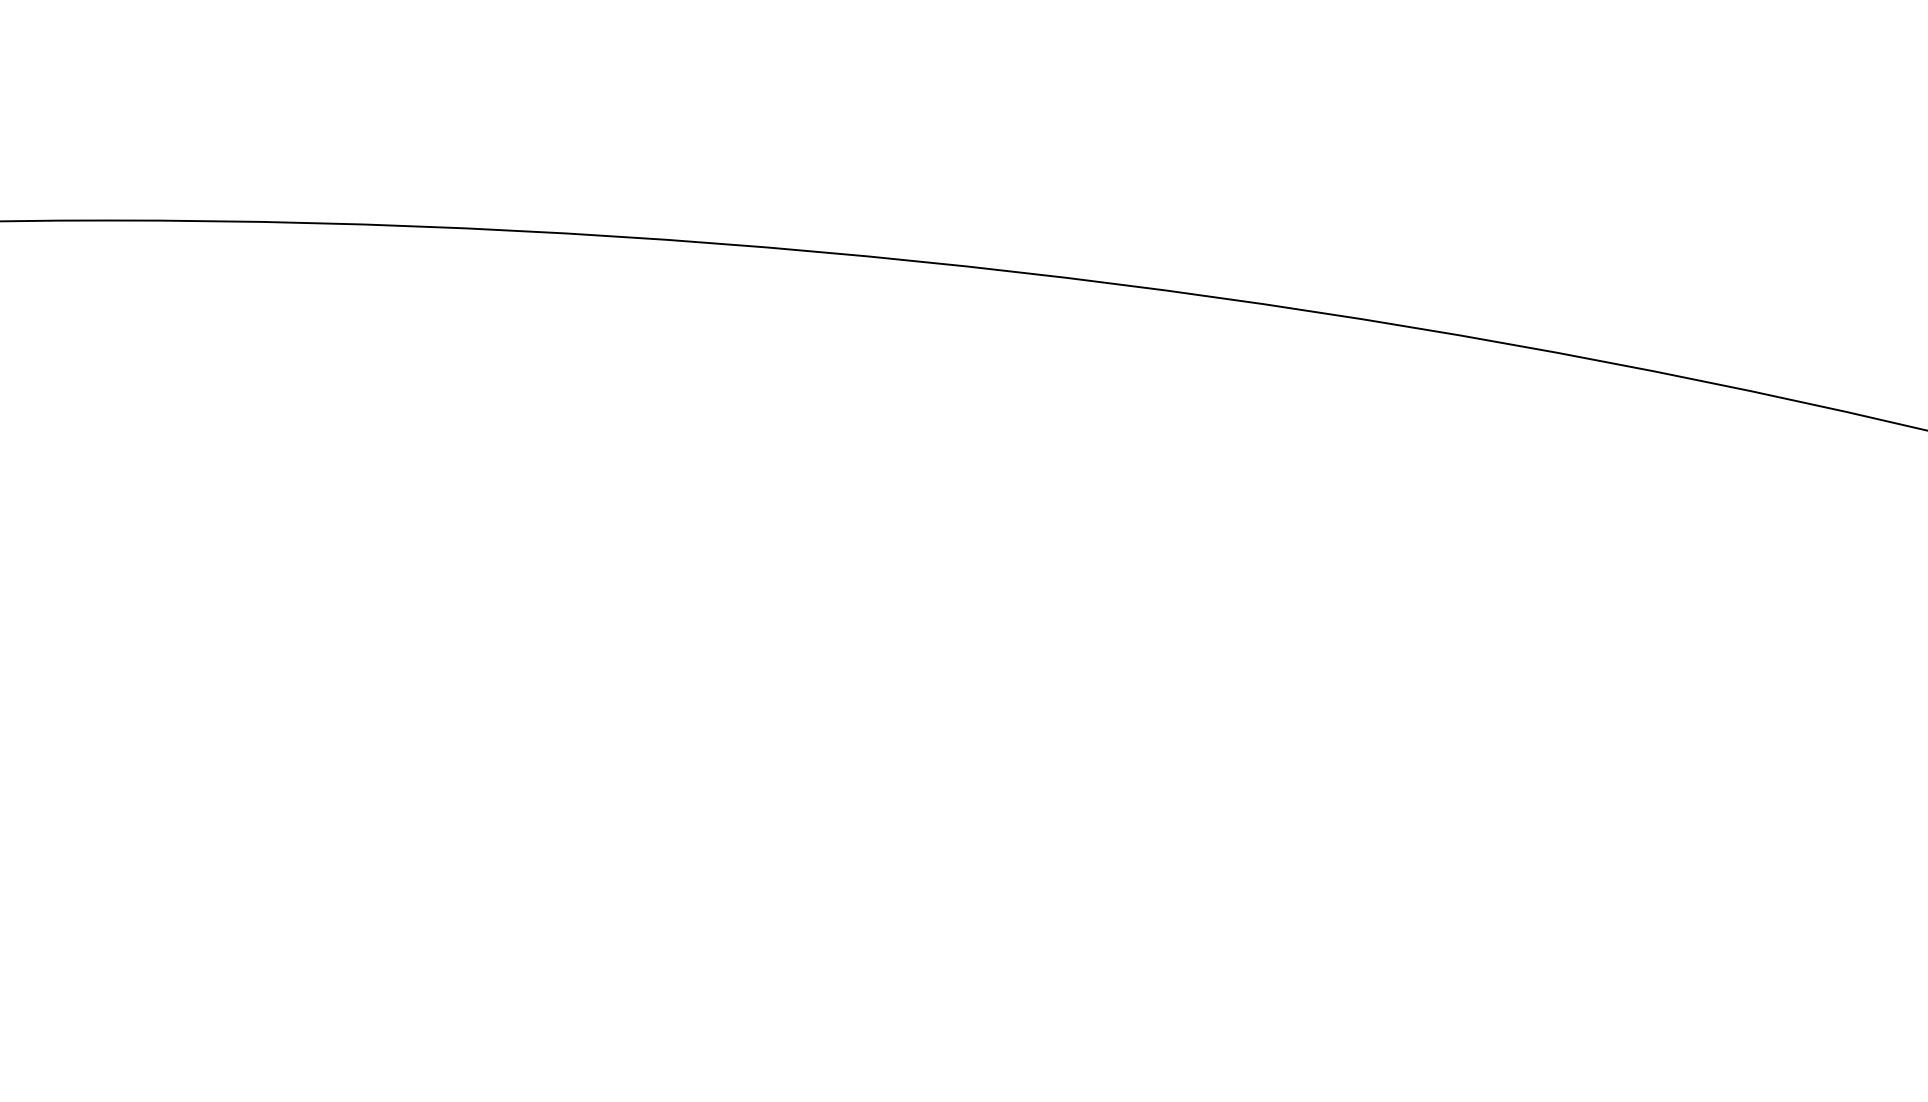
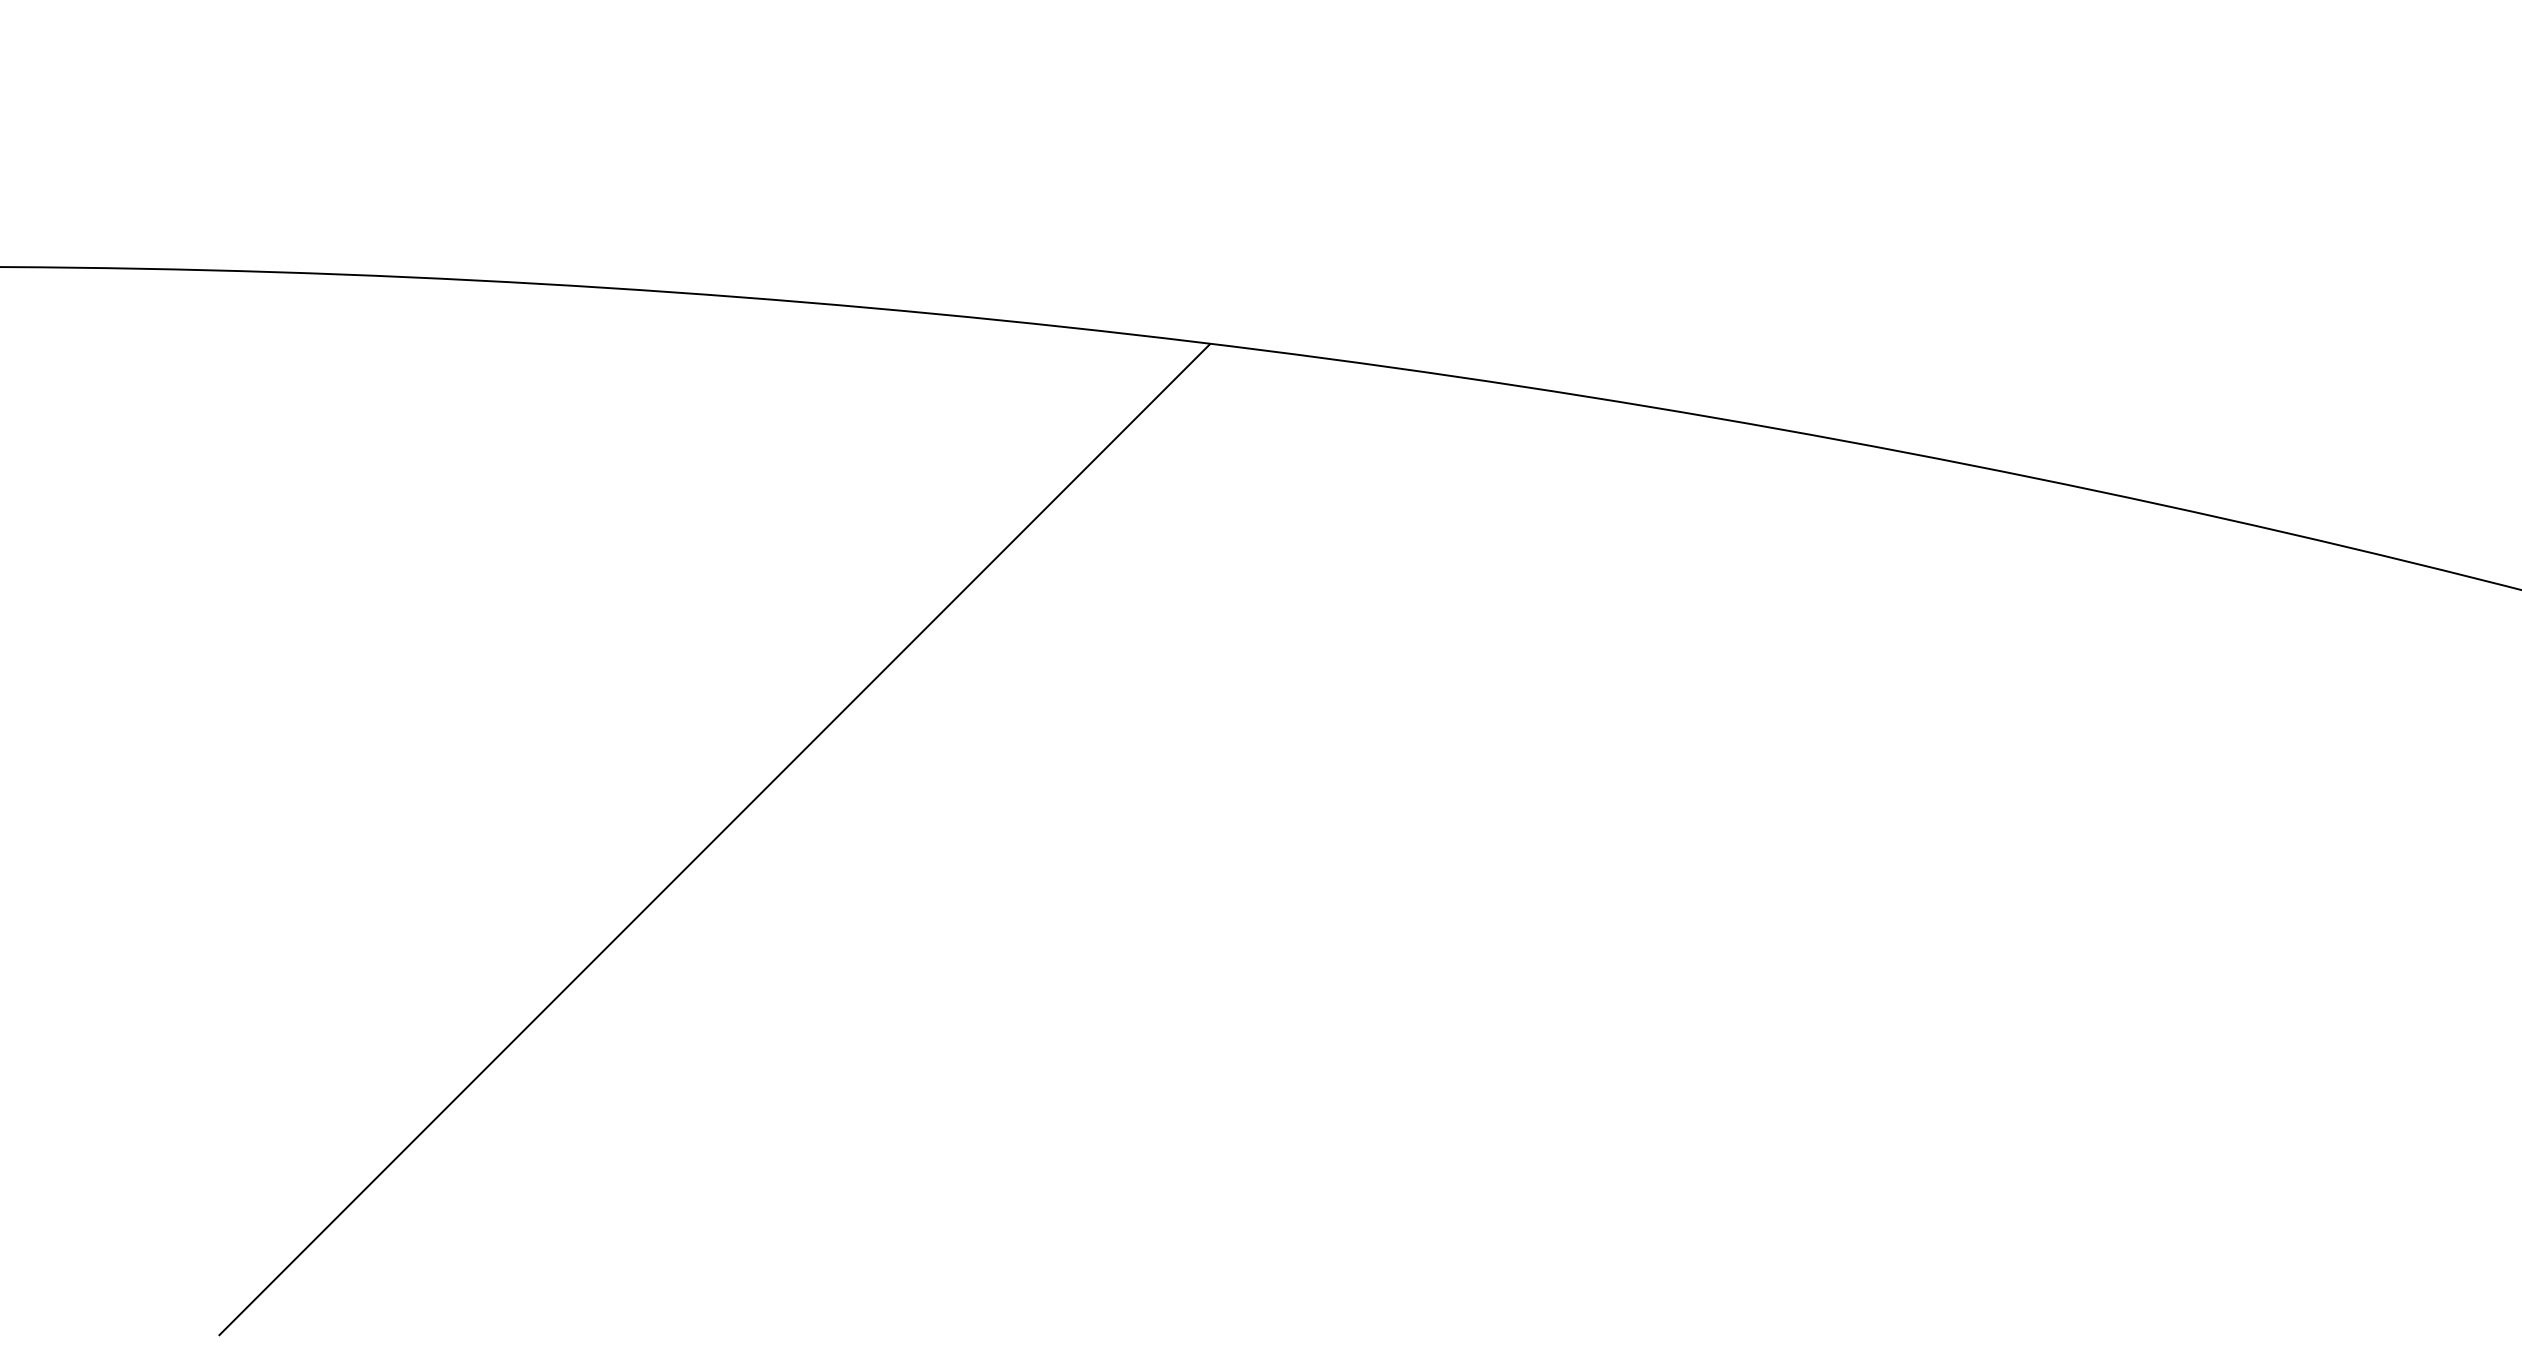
line: (698, 656) -> (714, 839), added

